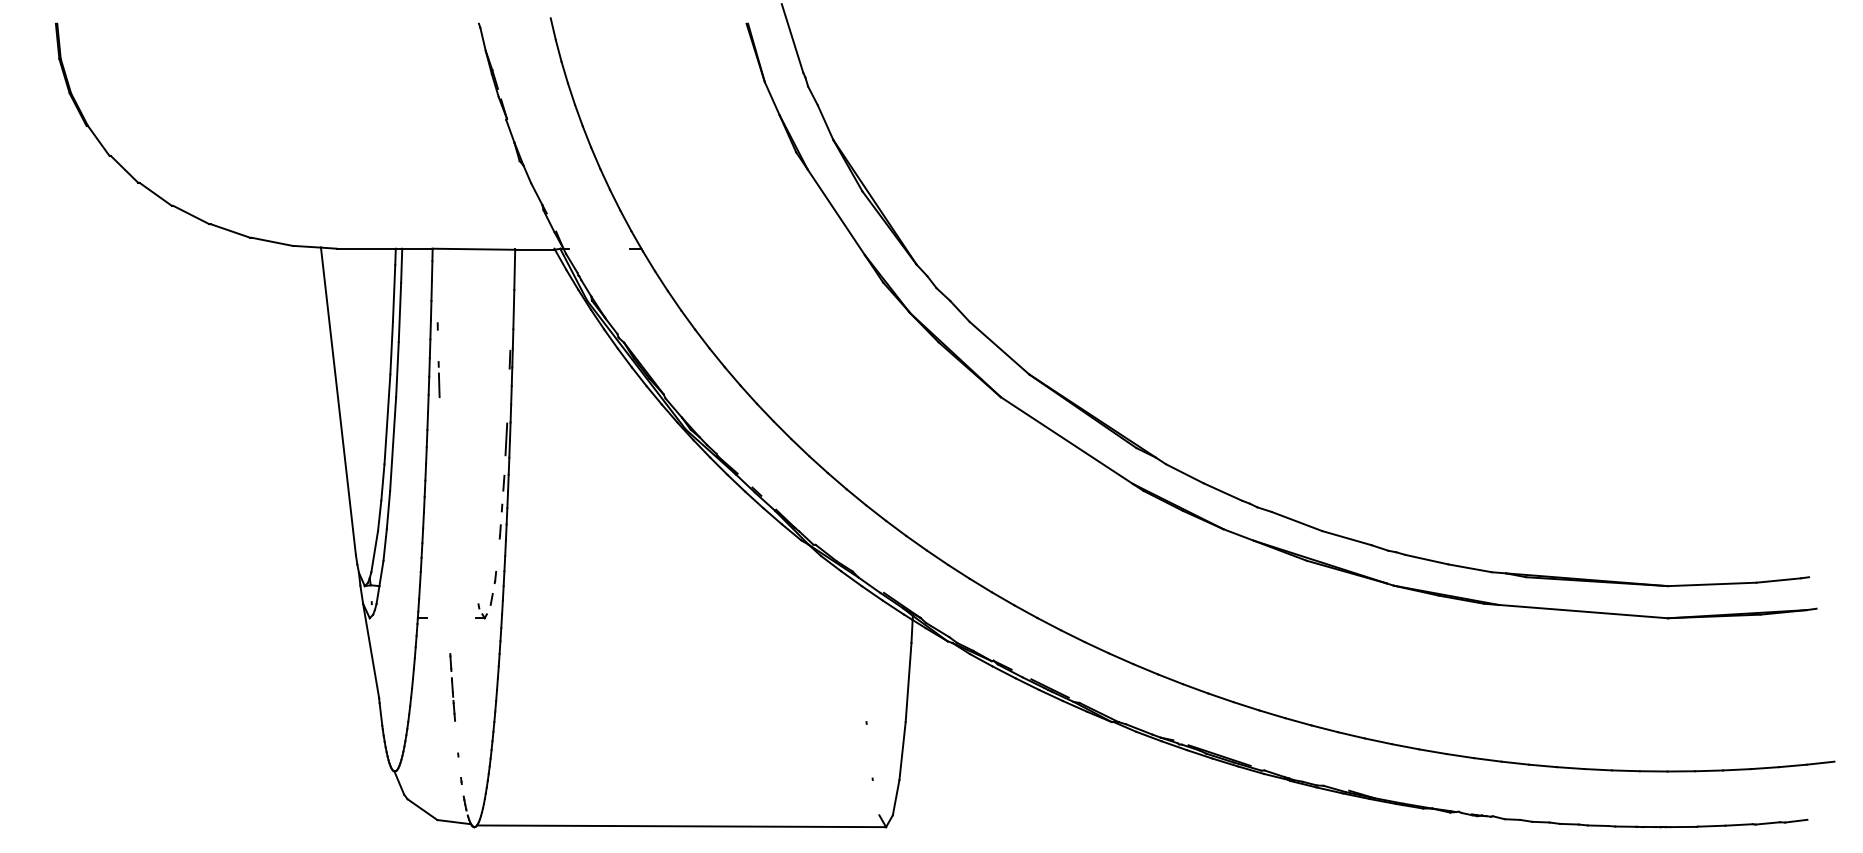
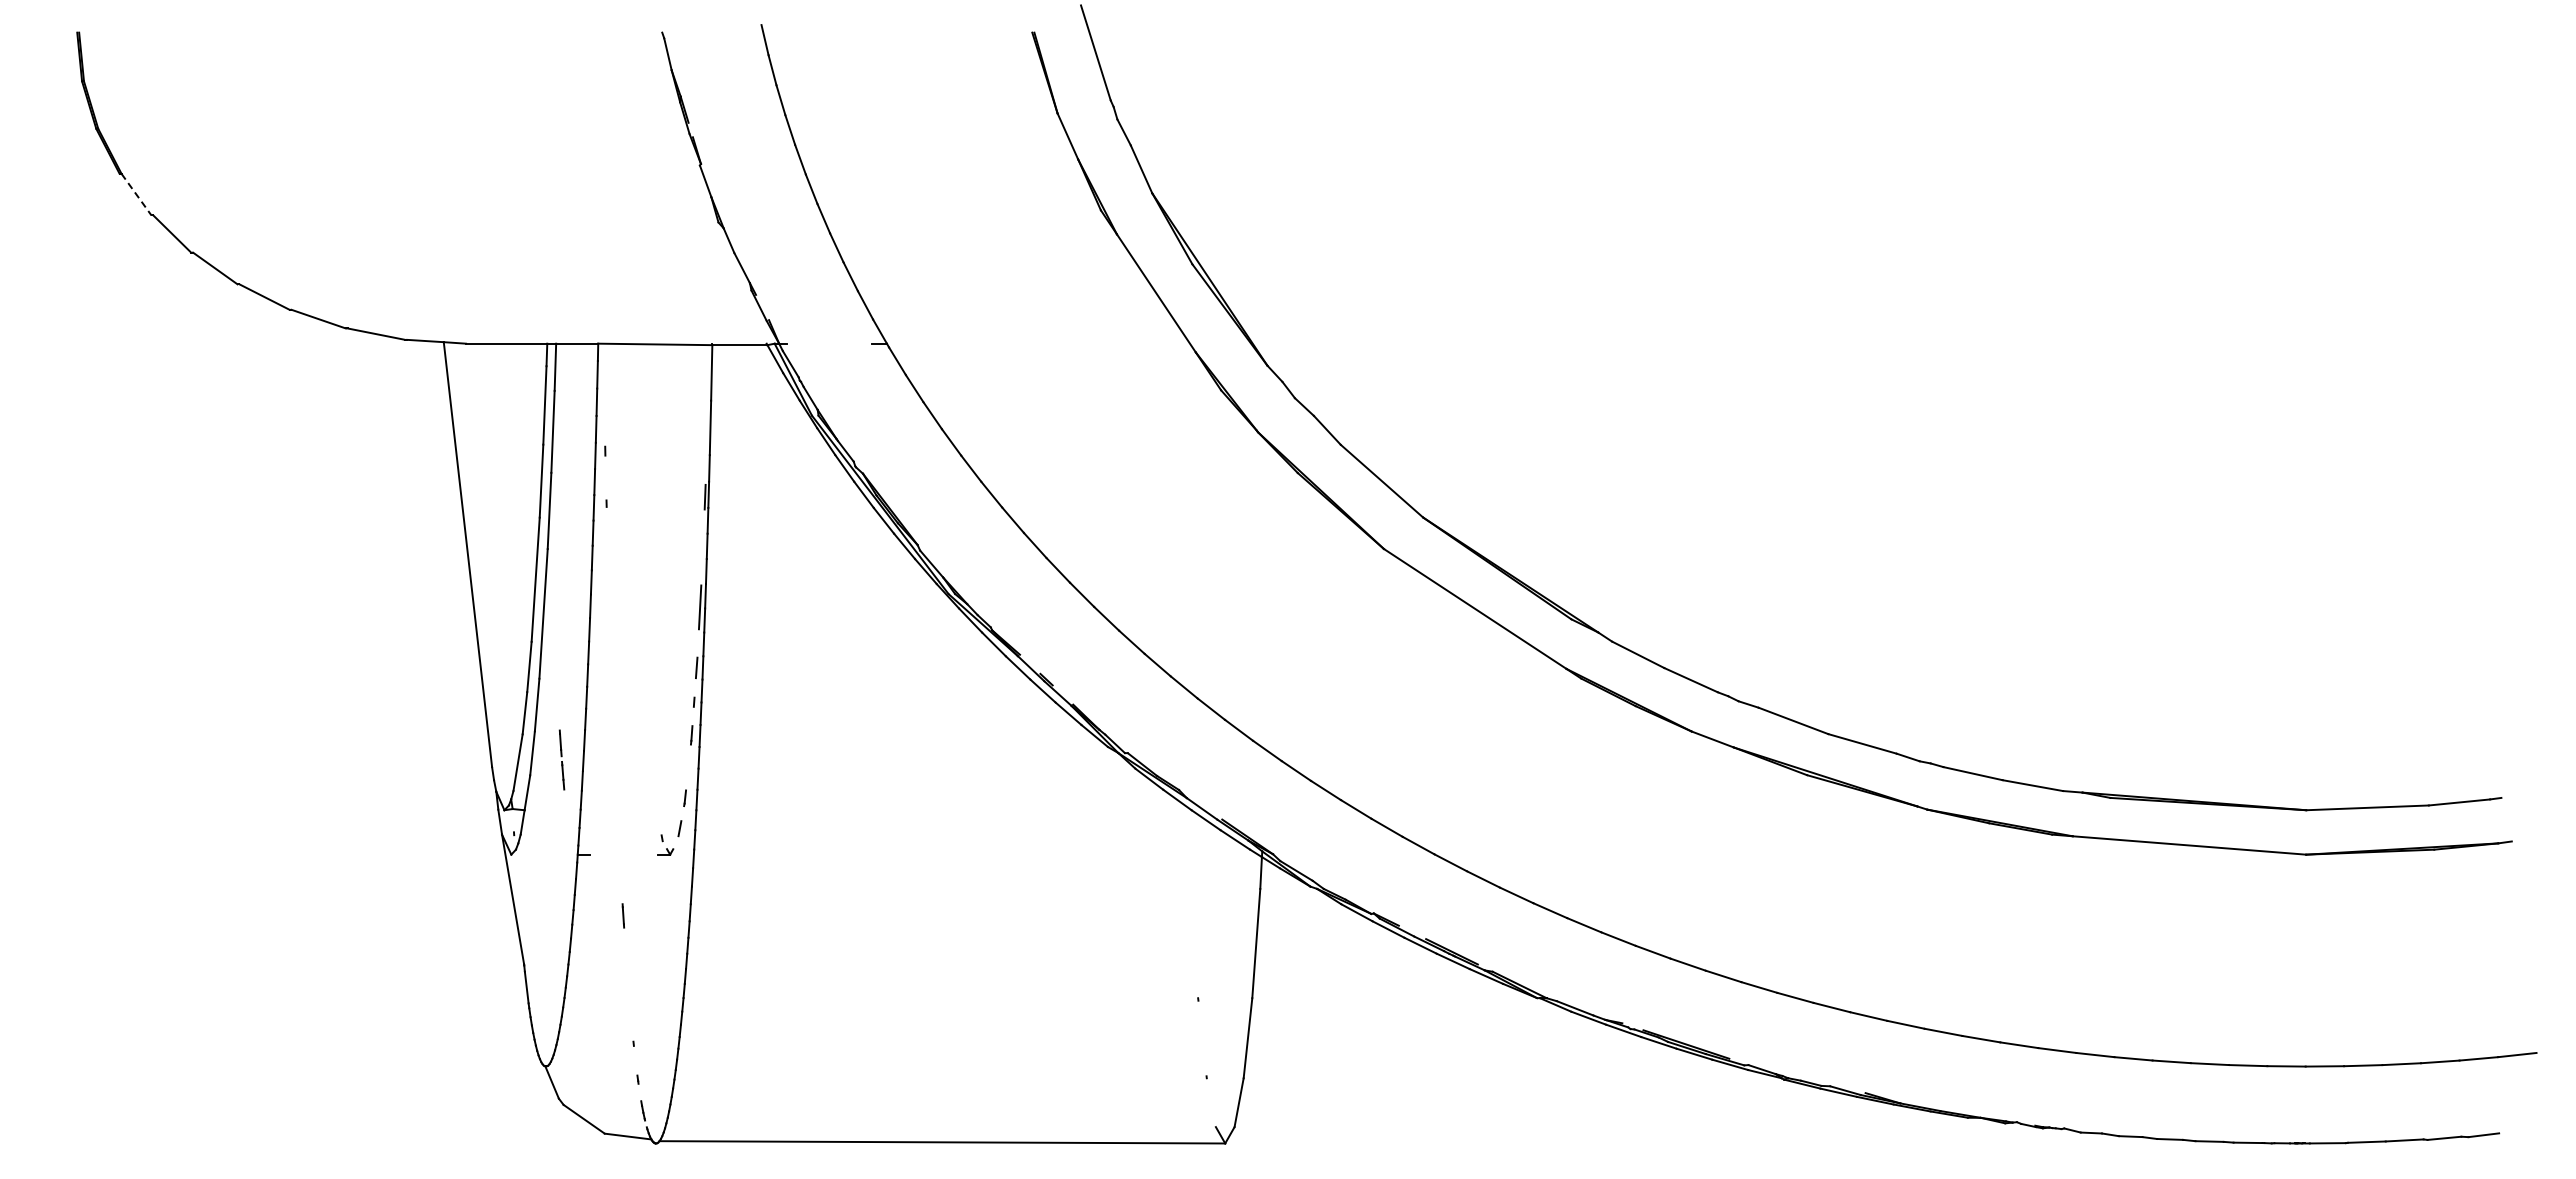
line: (98, 140) -> (136, 194), solid -> dashed
line: (438, 385) -> (606, 532), removed
line: (453, 697) -> (561, 757), moved

